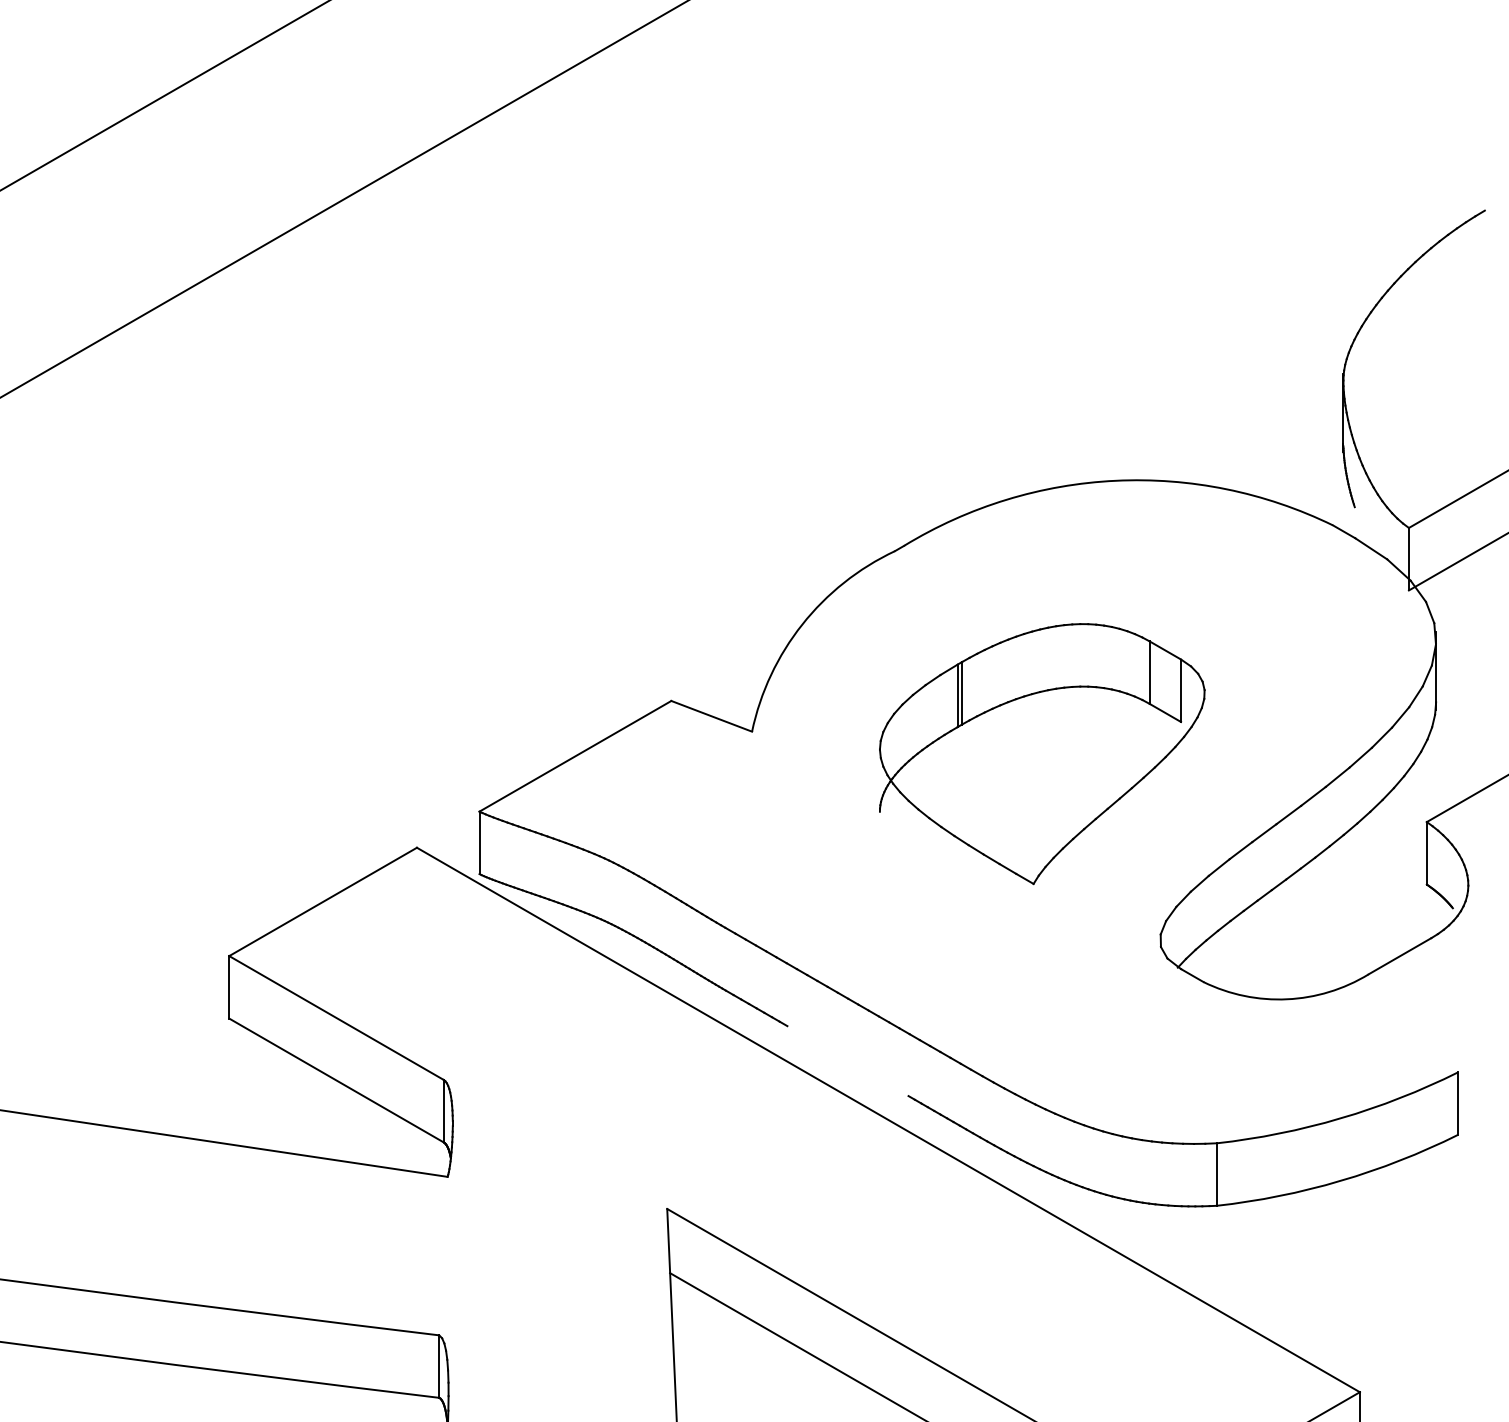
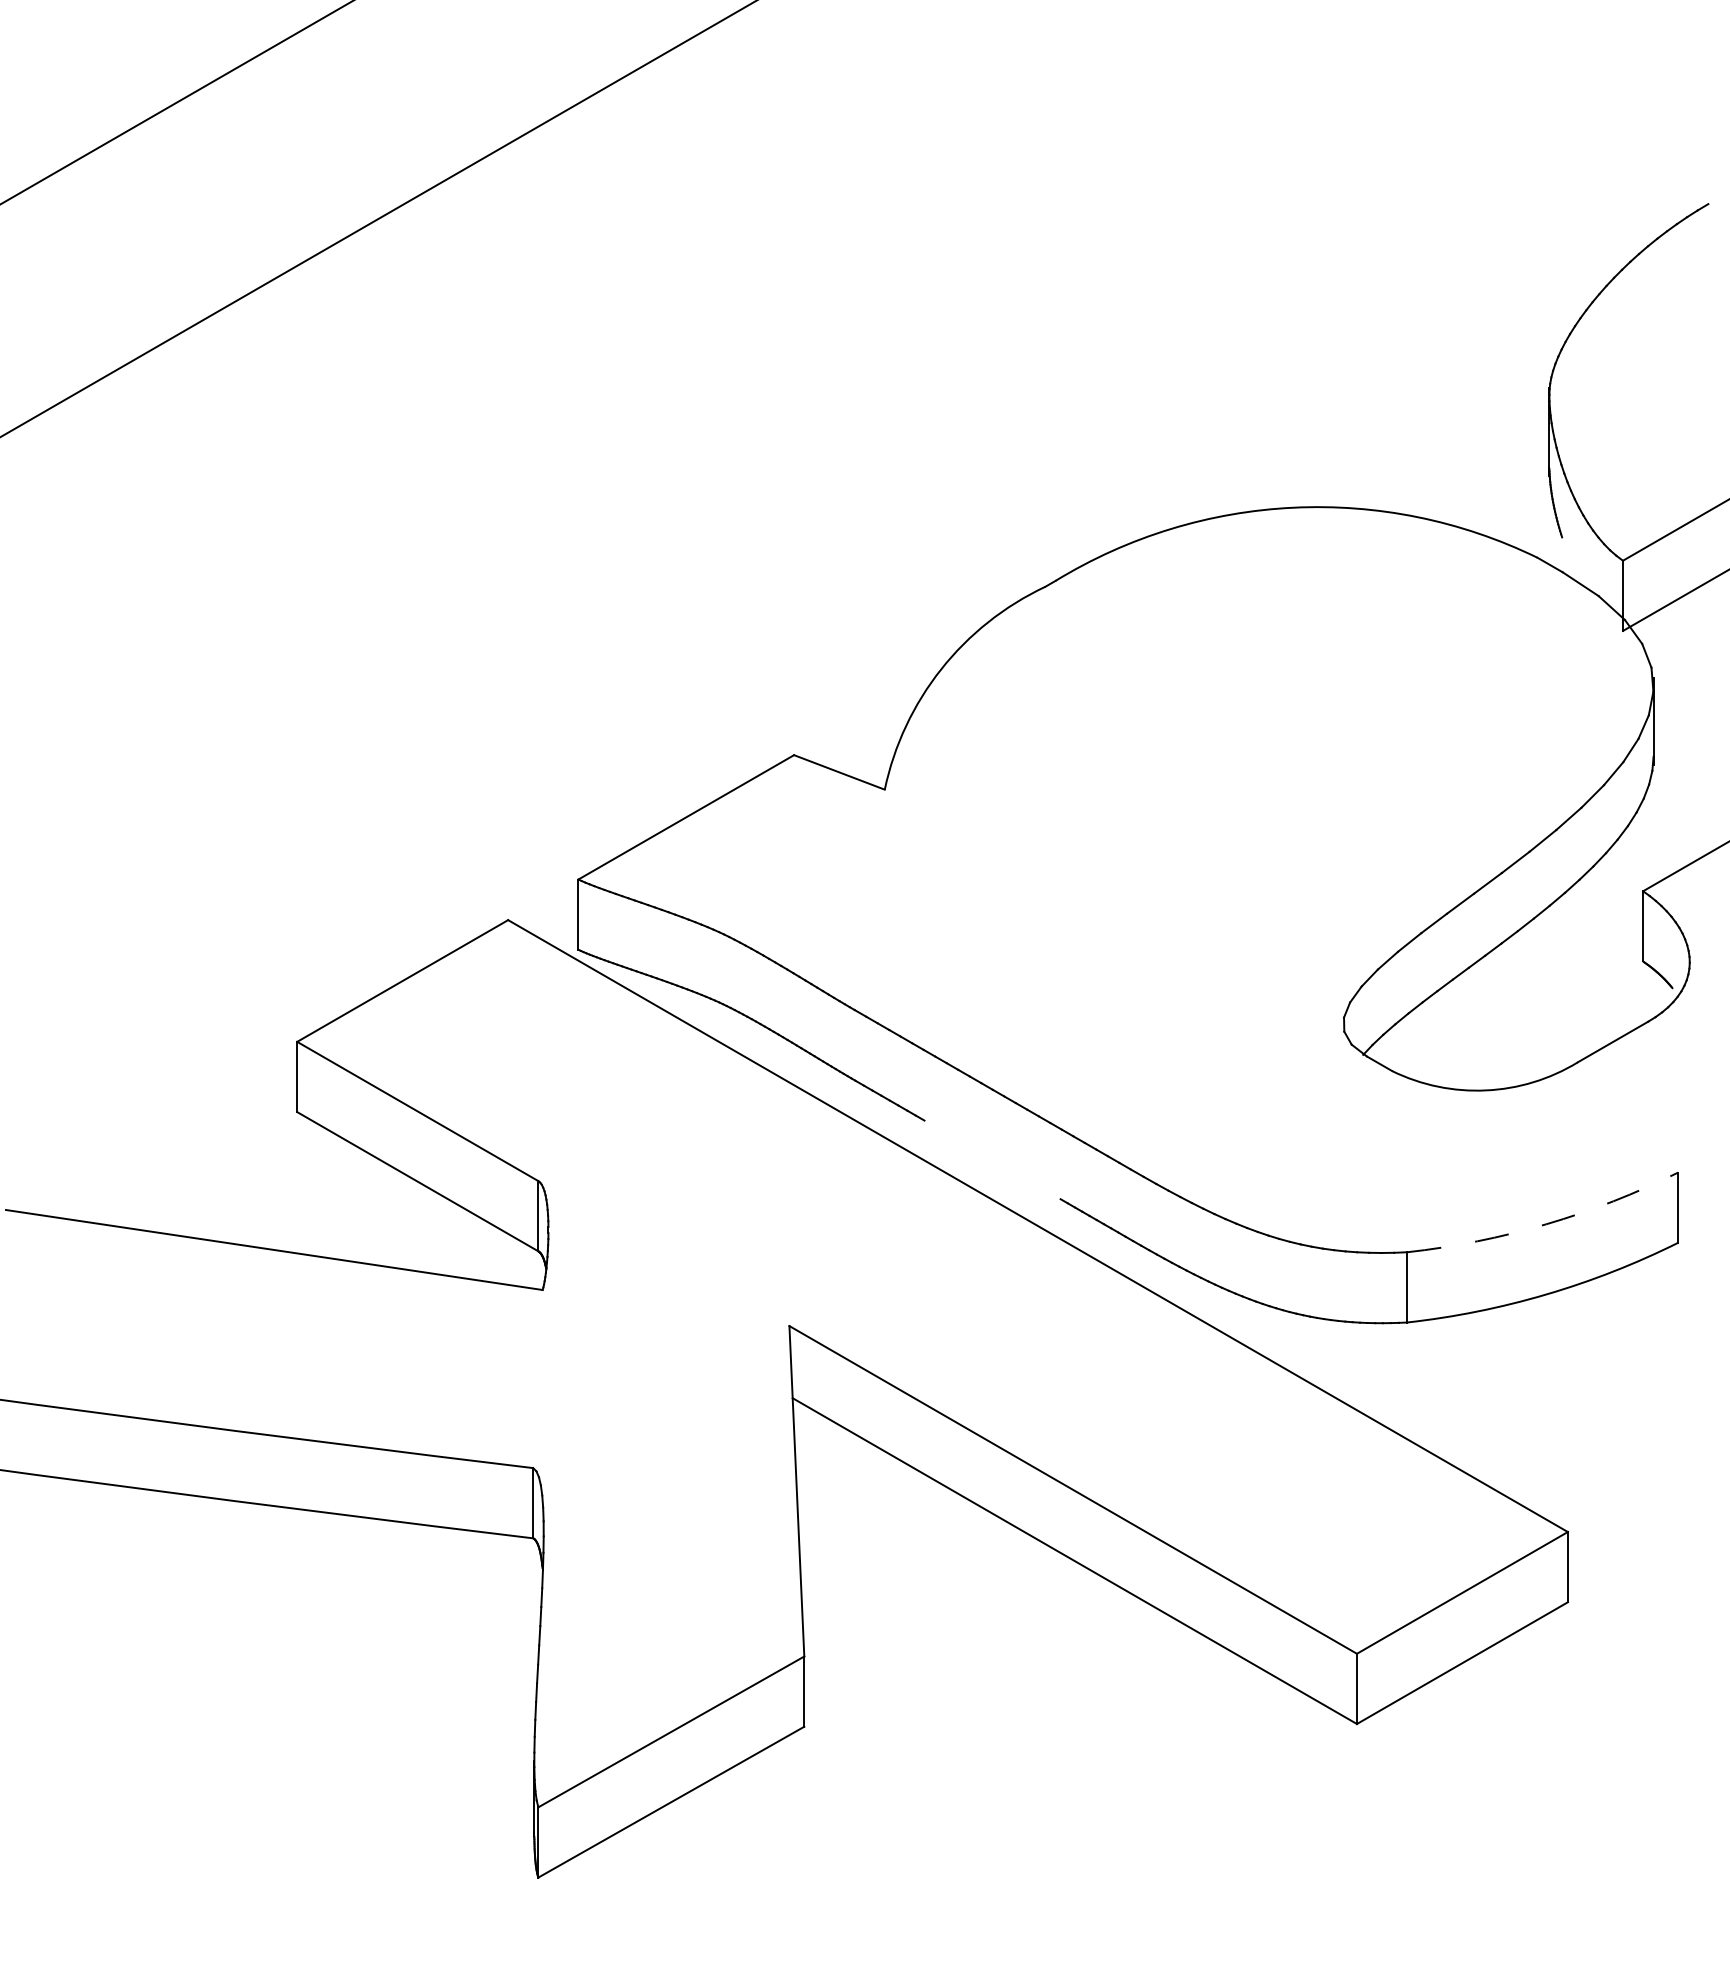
part: (1041, 753) -> (1210, 814), removed
arc: (1340, 1118) -> (1546, 1224), solid -> dashed

